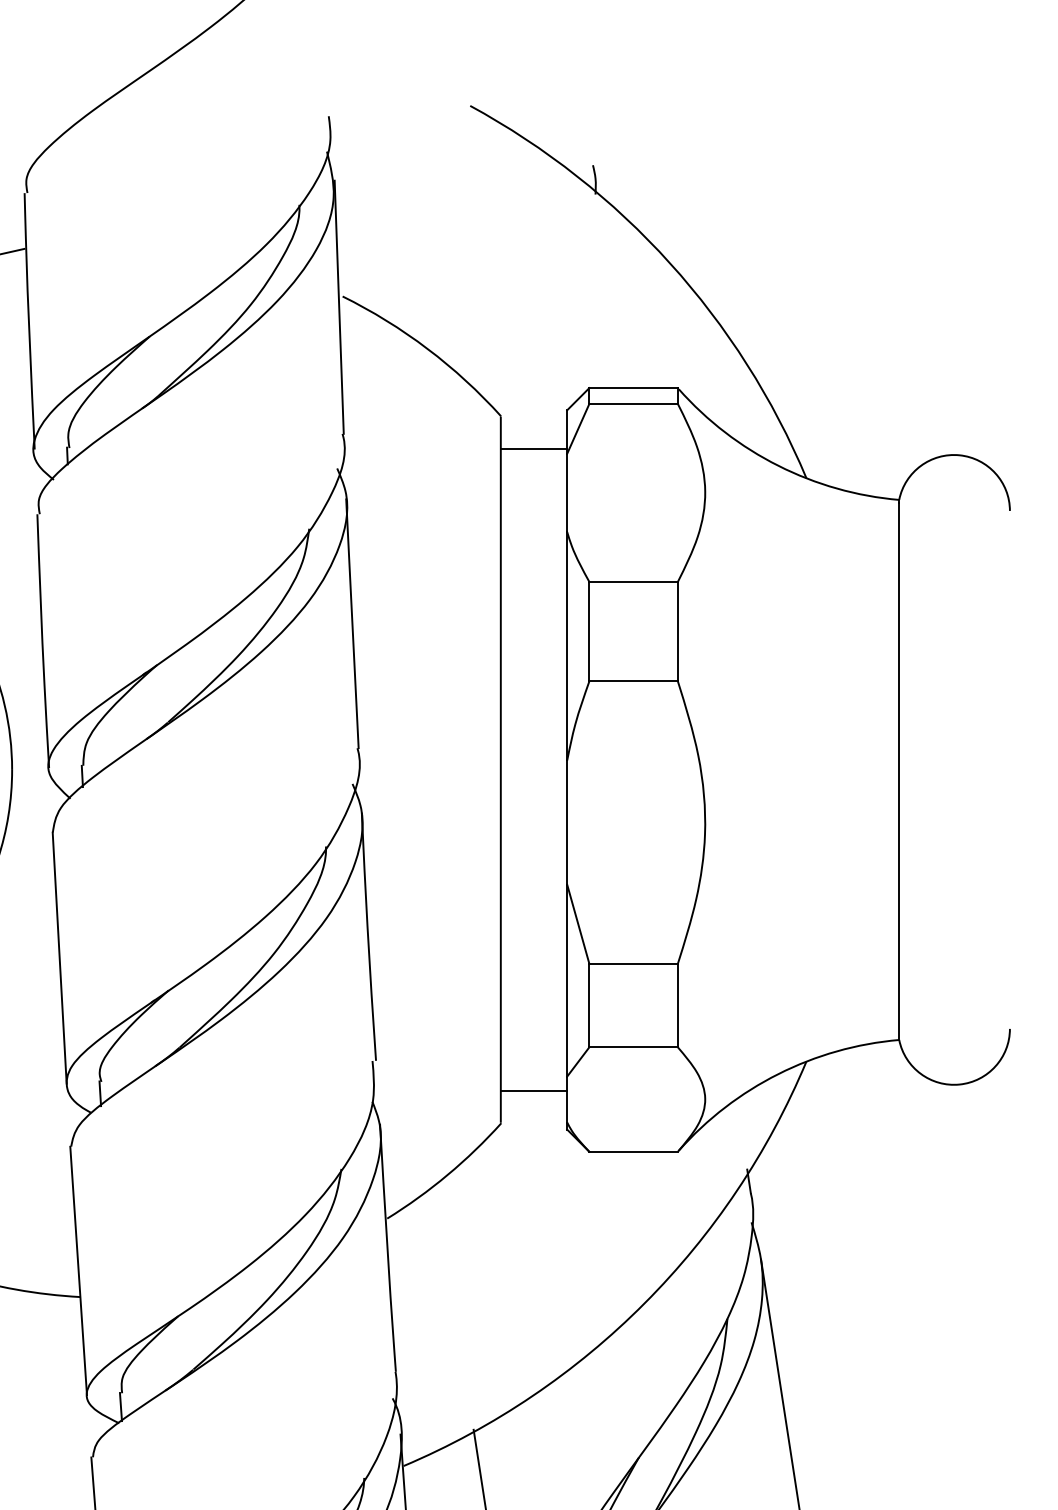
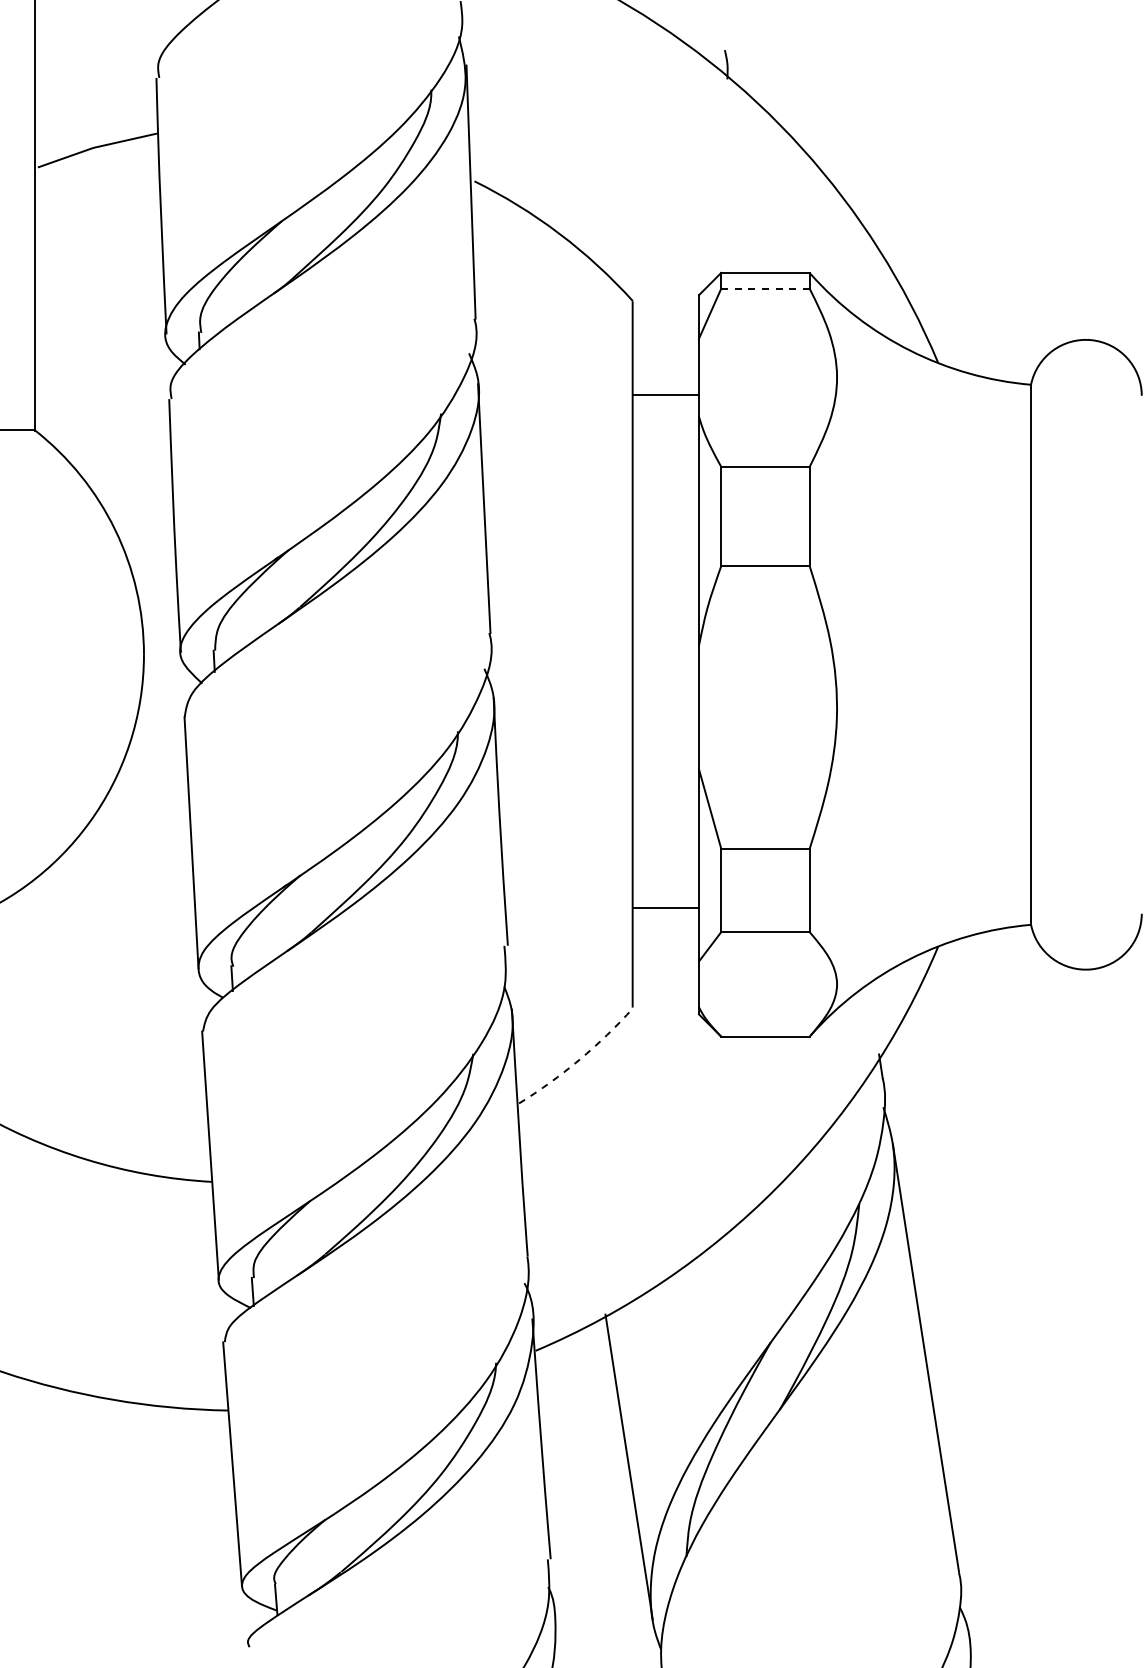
line: (633, 403) -> (765, 288), solid -> dashed
line: (533, 448) -> (665, 394), moved
line: (533, 1090) -> (665, 907), moved
arc: (447, 1174) -> (579, 1059), solid -> dashed

